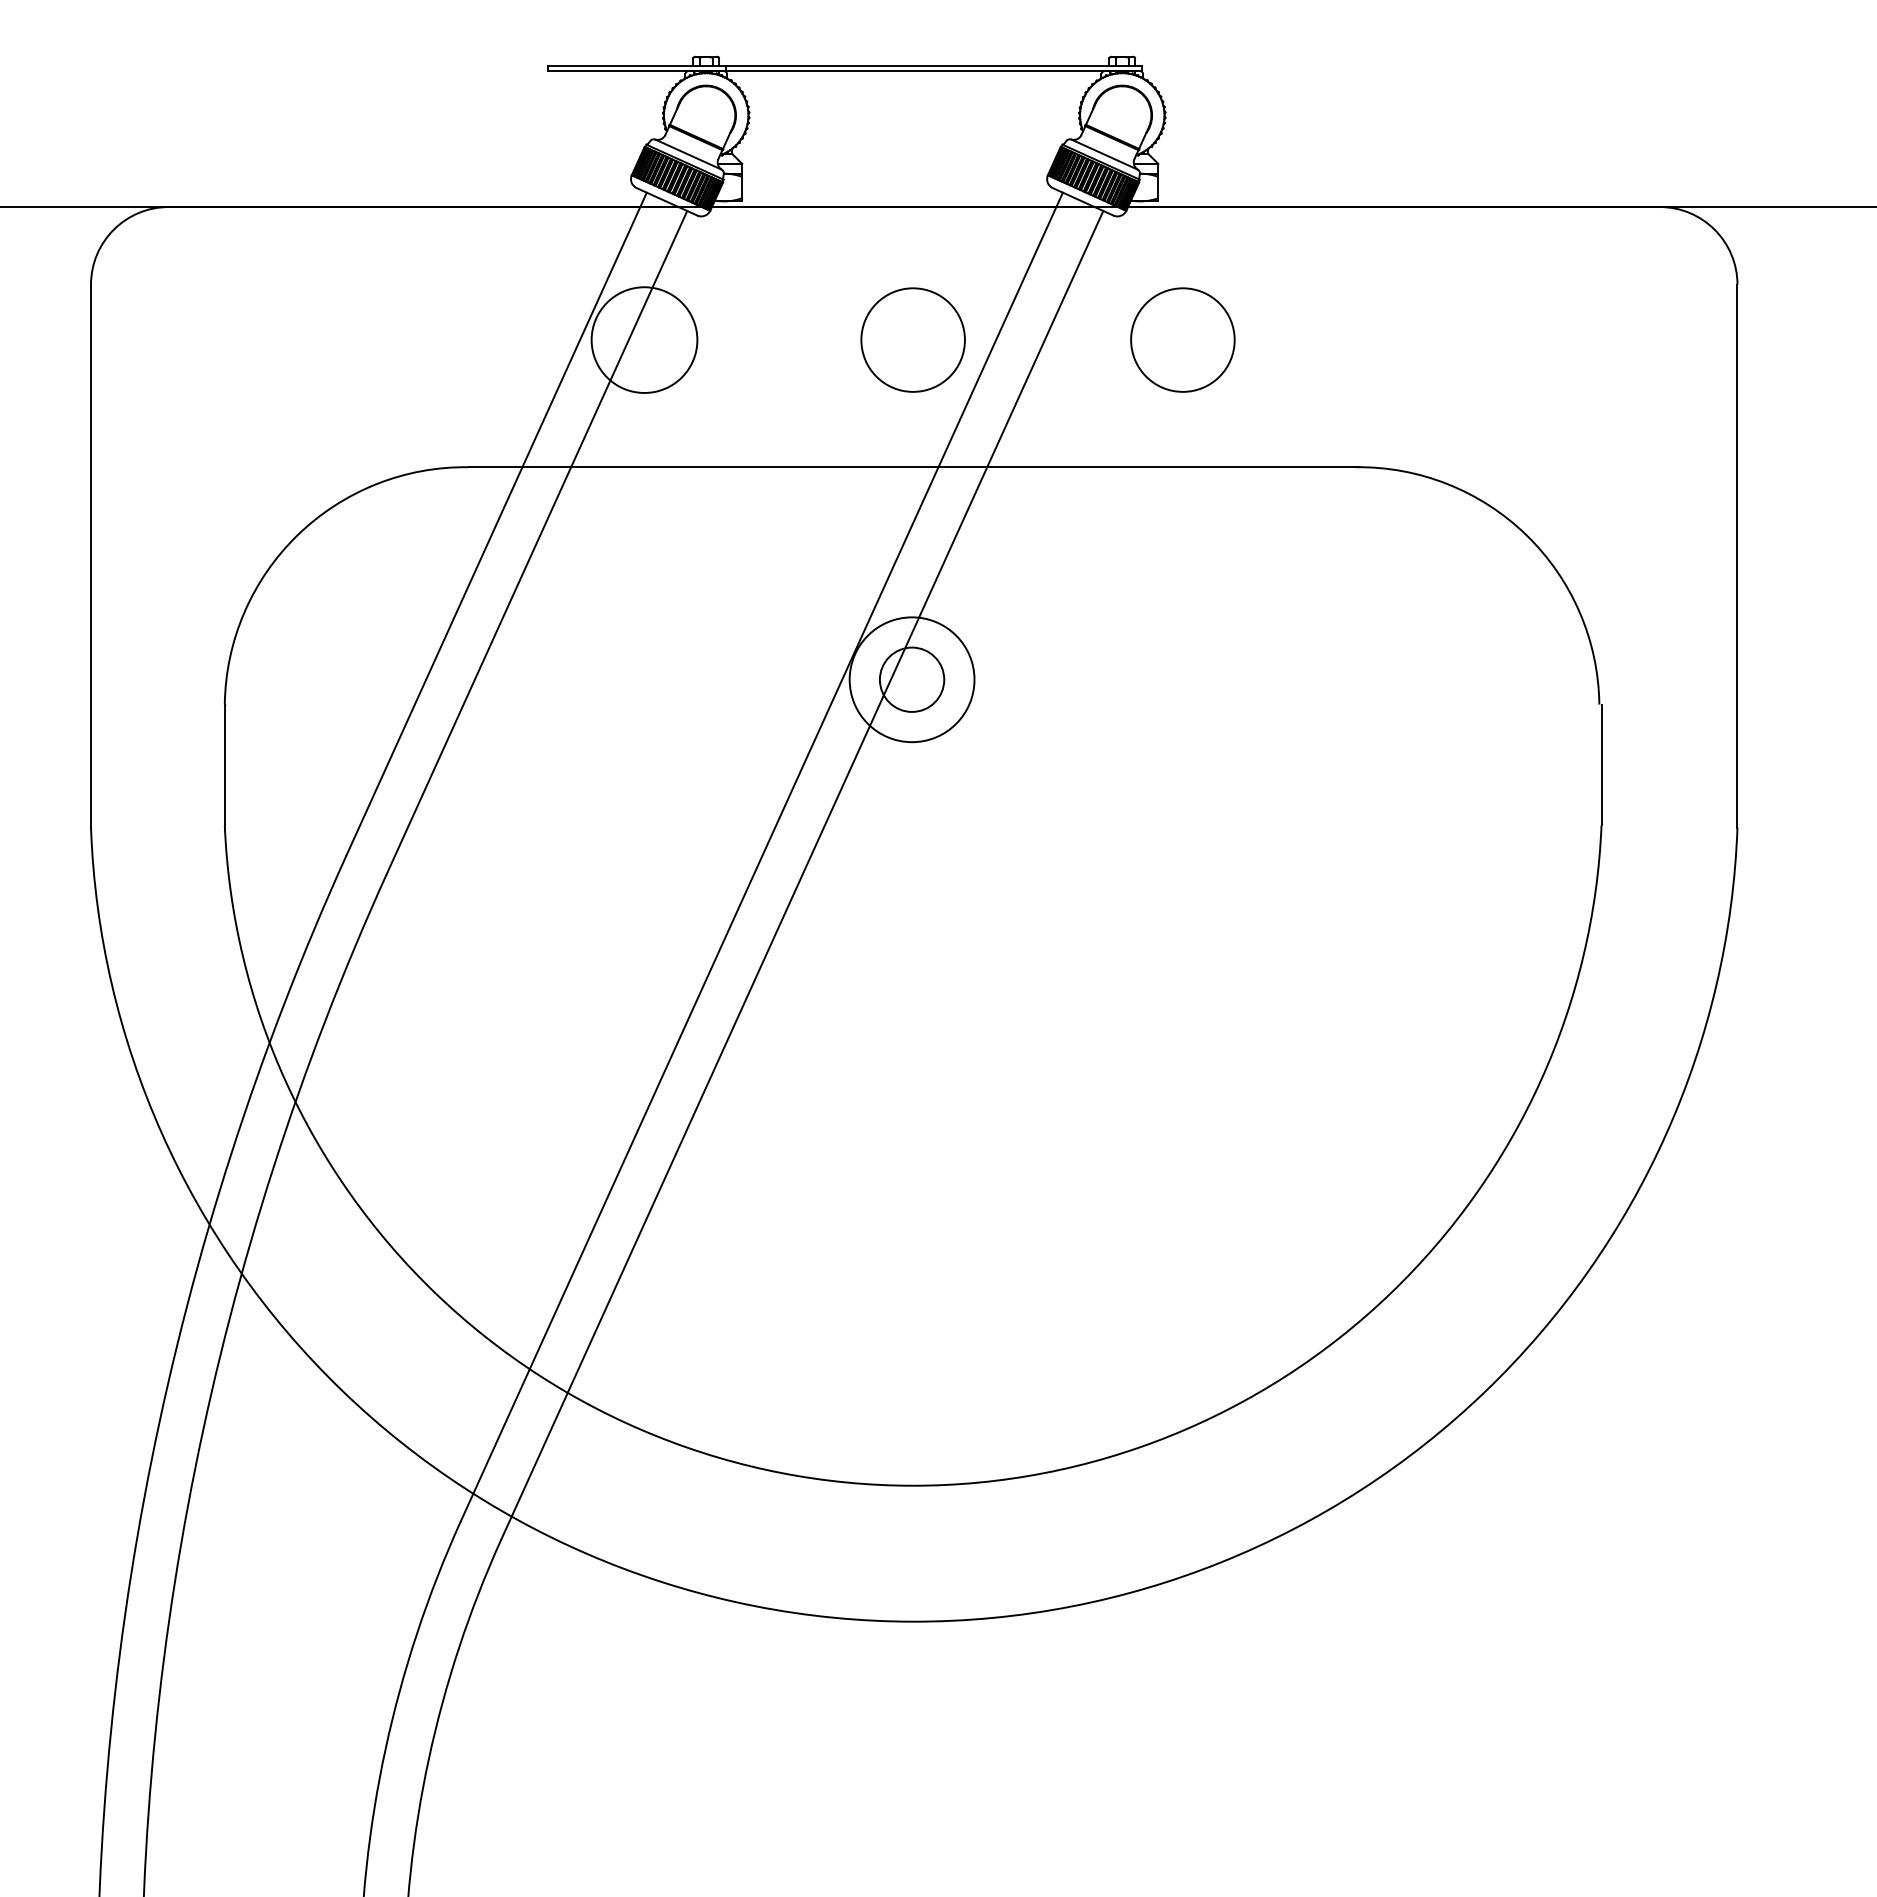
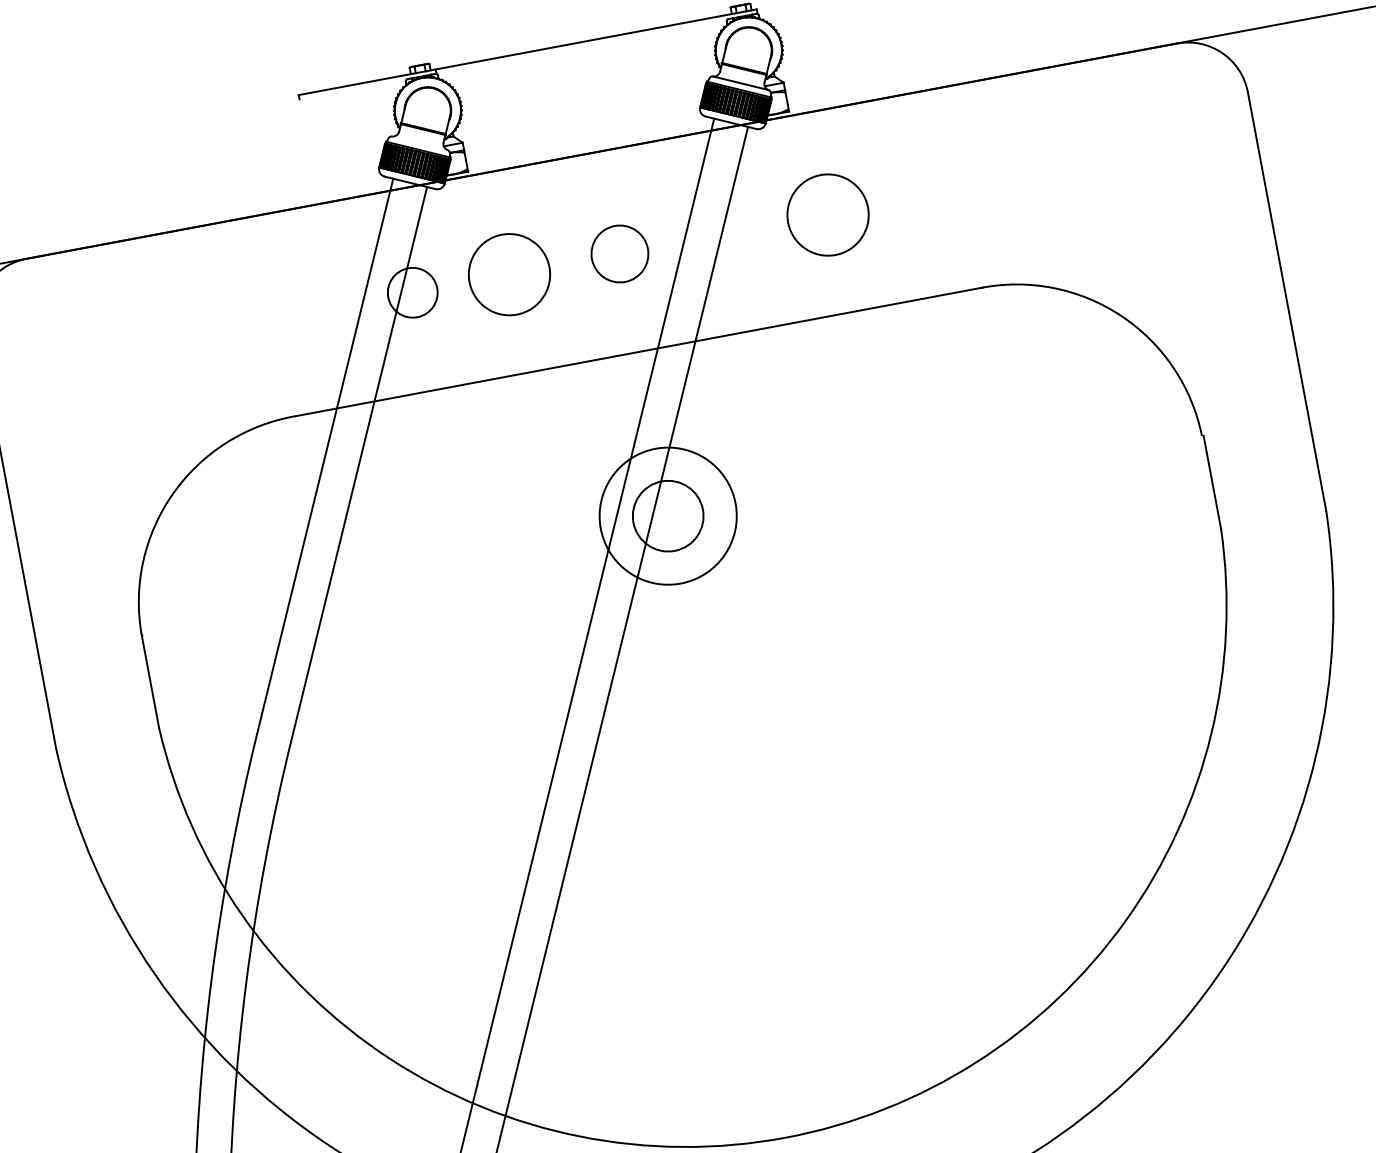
line: (844, 71) -> (528, 56), removed
line: (688, 154) -> (419, 143), removed
circle: (644, 339) -> (412, 292), size x0.6
circle: (769, 339) -> (509, 274), added
circle: (912, 339) -> (619, 253), size x0.7
circle: (911, 679) -> (667, 516), size x1.4
circle: (911, 679) -> (667, 516), size x1.4

